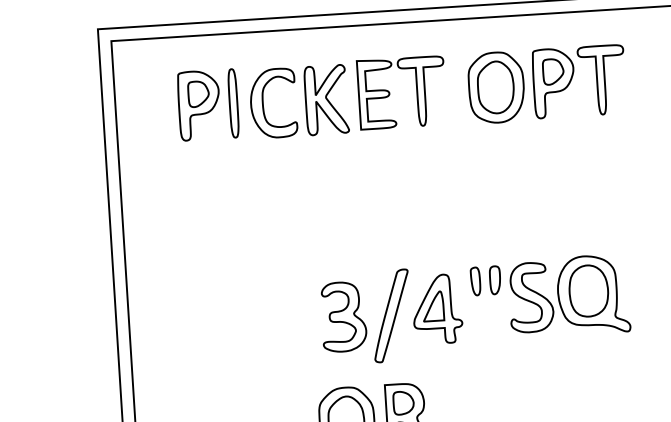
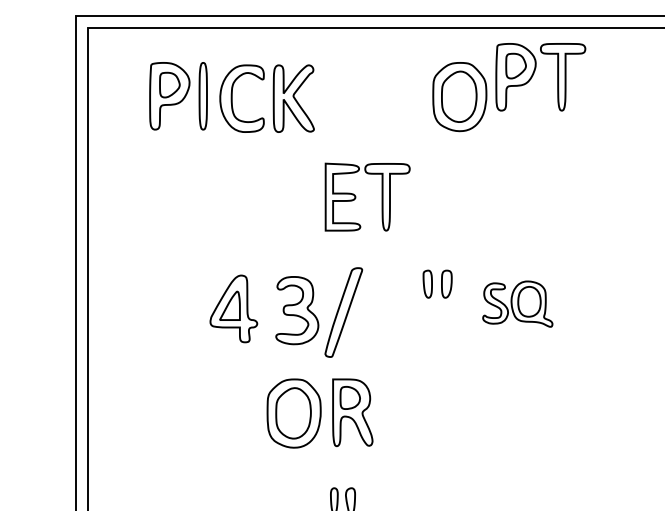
part: (572, 78) -> (534, 73), moved
part: (390, 92) -> (356, 196), moved
part: (568, 295) -> (517, 303), size x0.6
part: (437, 308) -> (233, 308), moved

